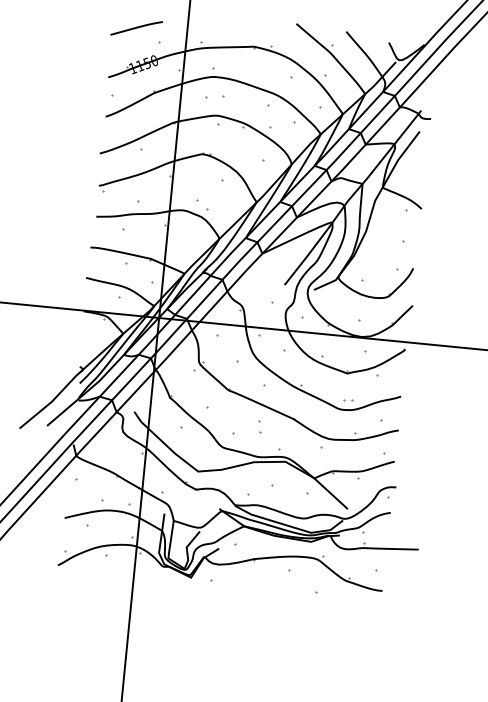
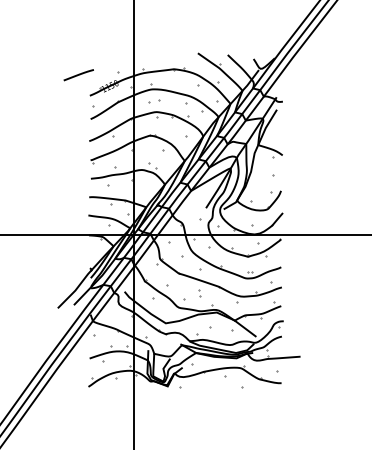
line: (136, 28) -> (78, 75), moved

